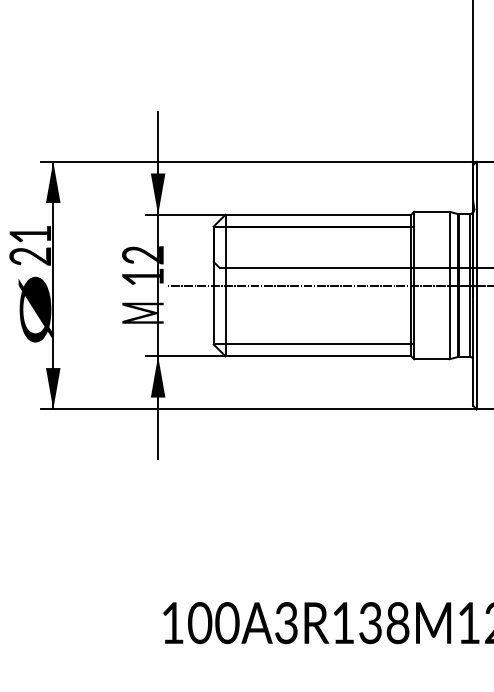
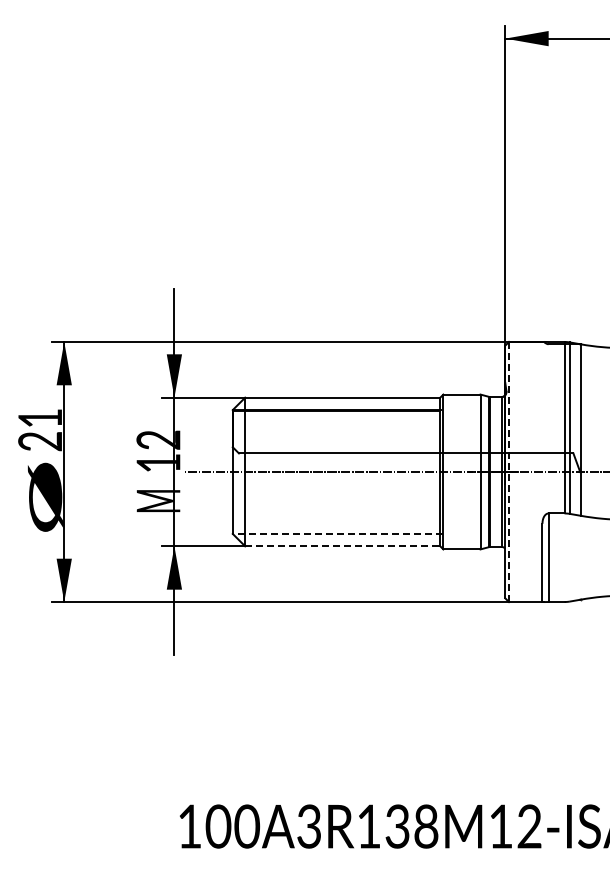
line: (477, 286) -> (509, 472), solid -> dashed
line: (313, 344) -> (337, 533), solid -> dashed
line: (318, 356) -> (342, 546), solid -> dashed

